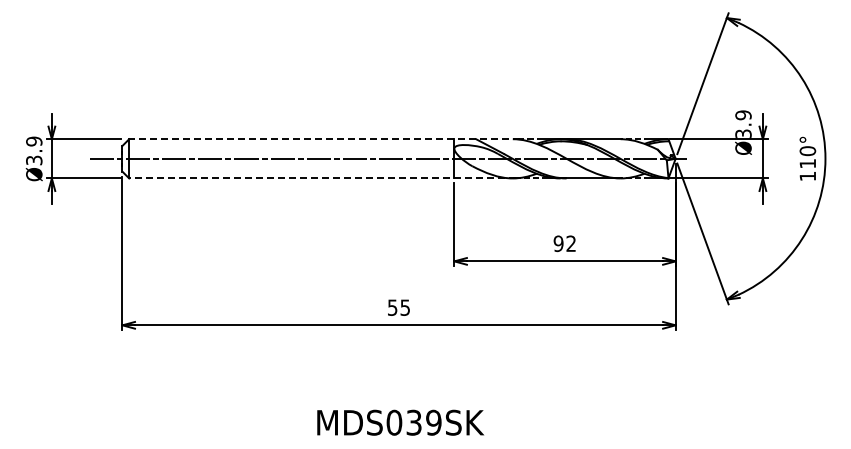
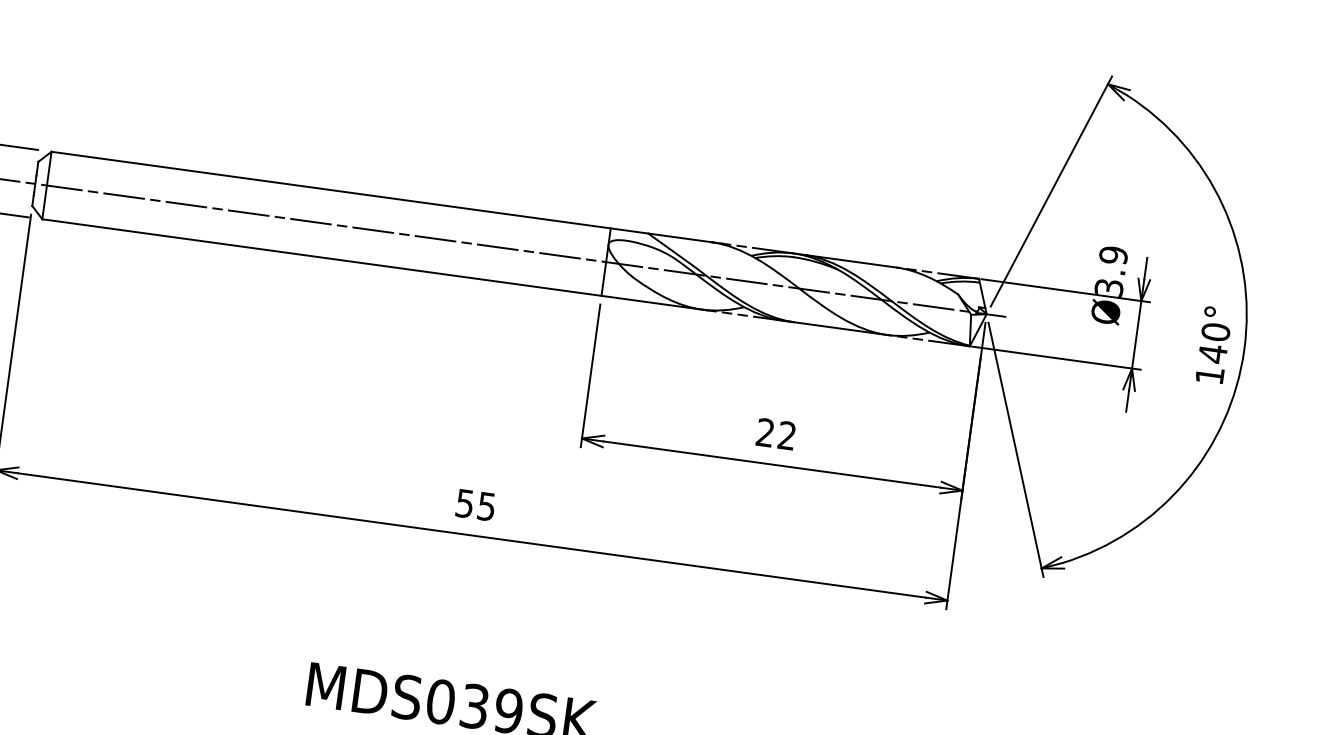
line: (323, 139) -> (385, 198), dashed -> solid
text: (807, 163) -> (1212, 353), 110° -> 140°
line: (322, 178) -> (374, 264), dashed -> solid
text: (558, 243) -> (765, 432), 92 -> 22

